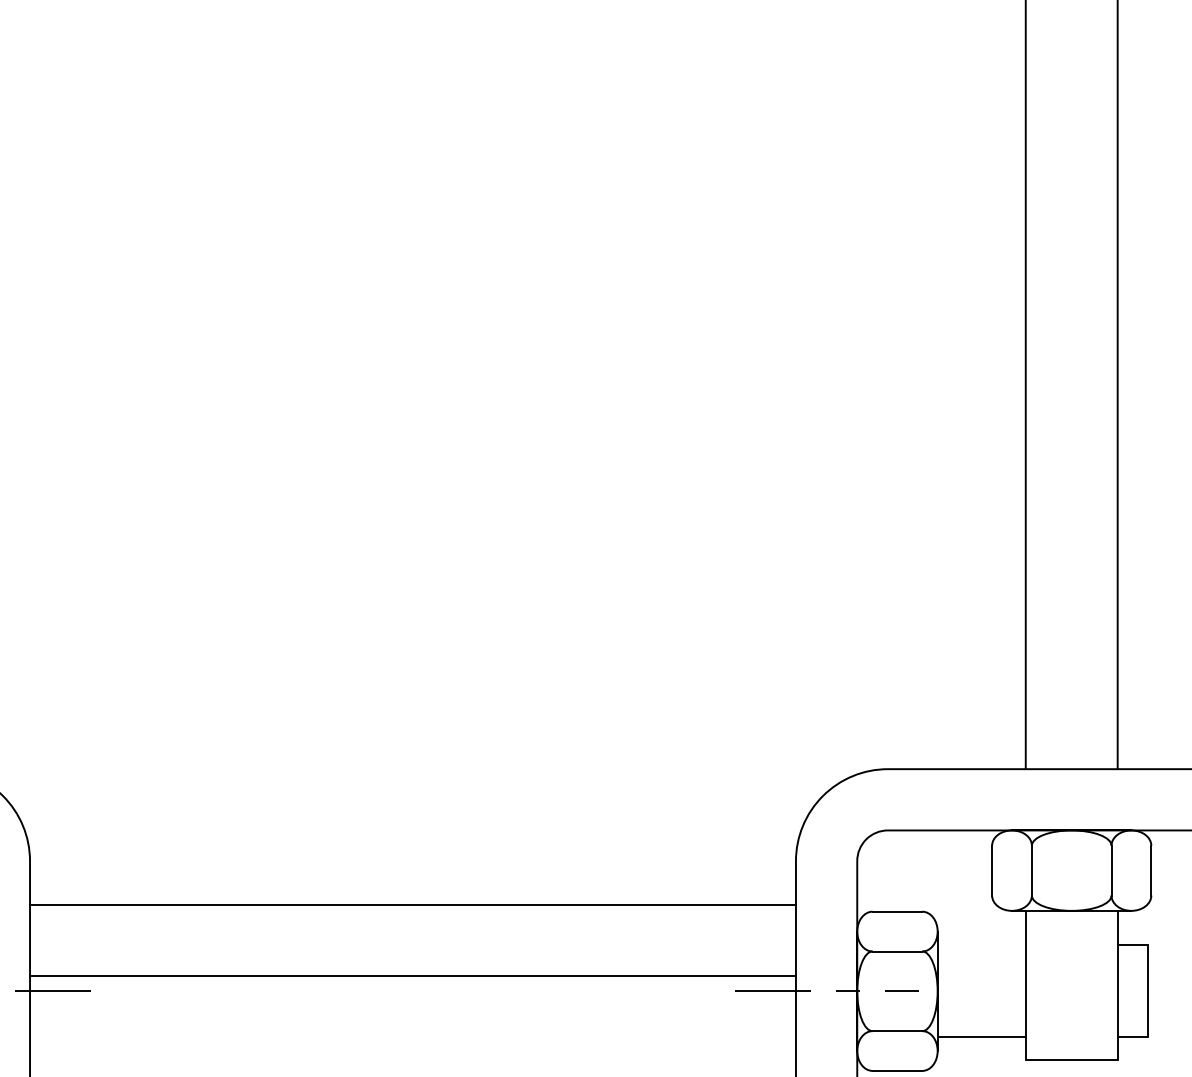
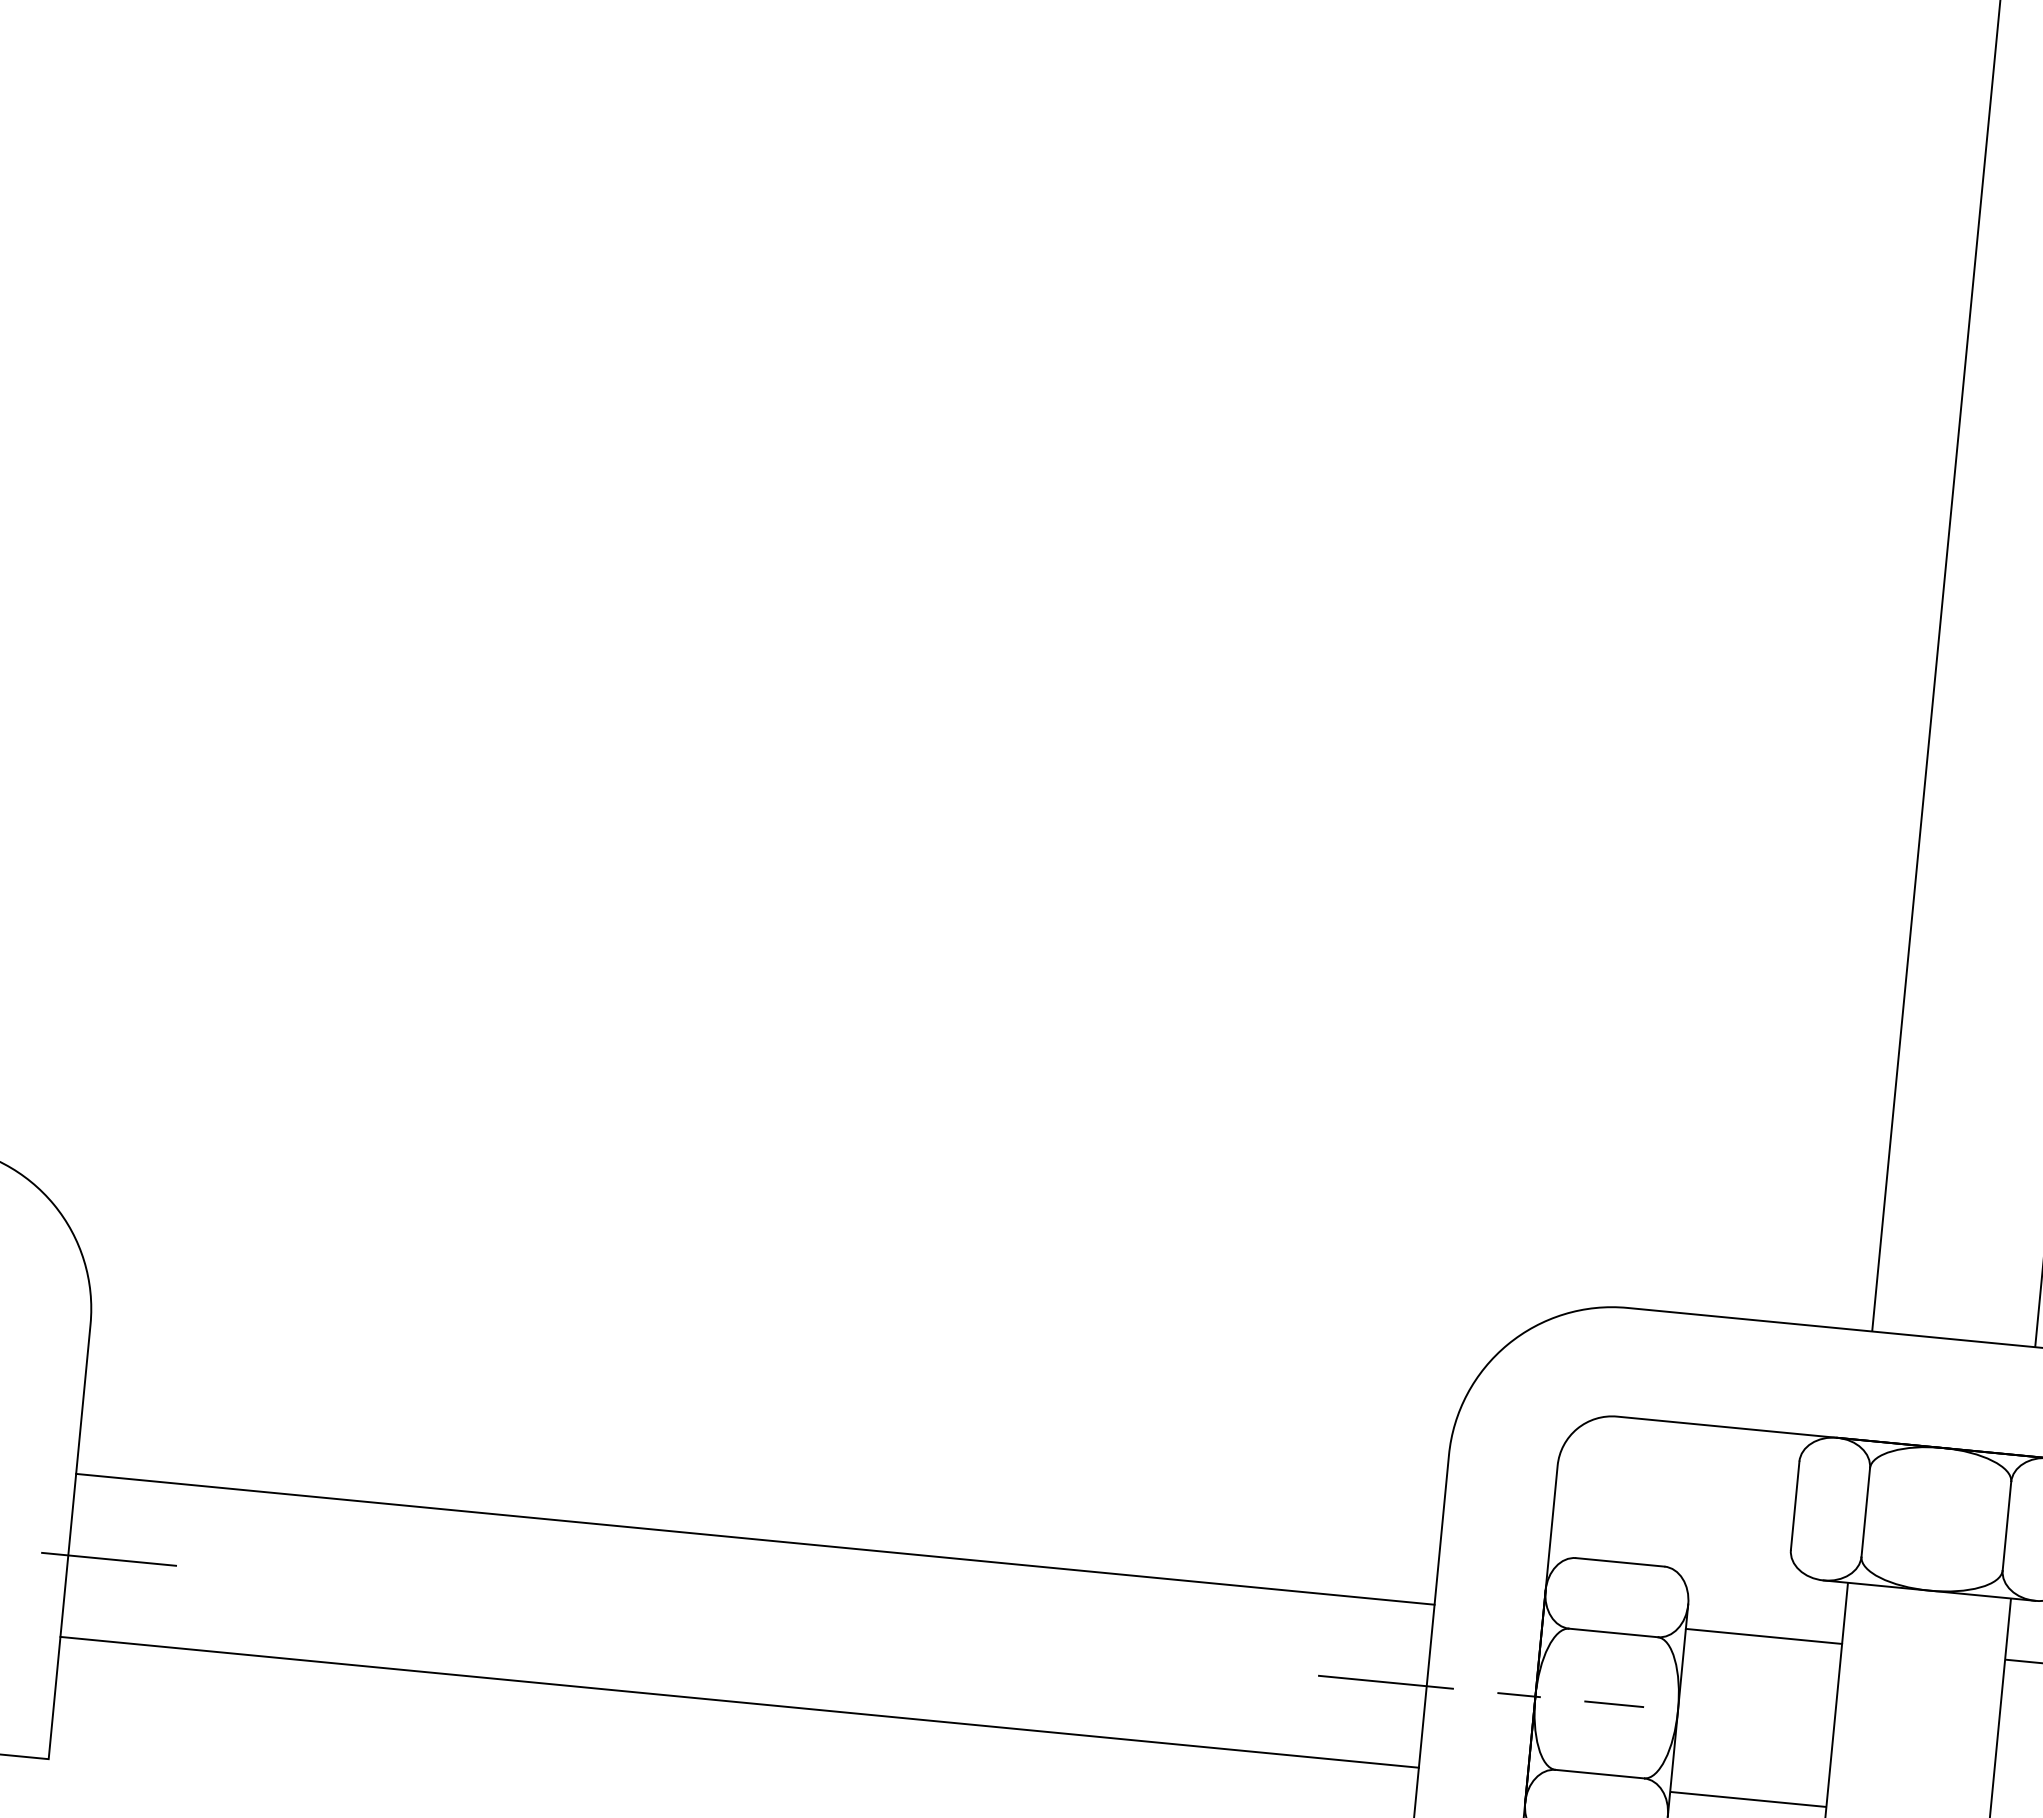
line: (412, 905) -> (754, 1539), moved
line: (981, 945) -> (1763, 1636), added
line: (412, 976) -> (738, 1702), moved

